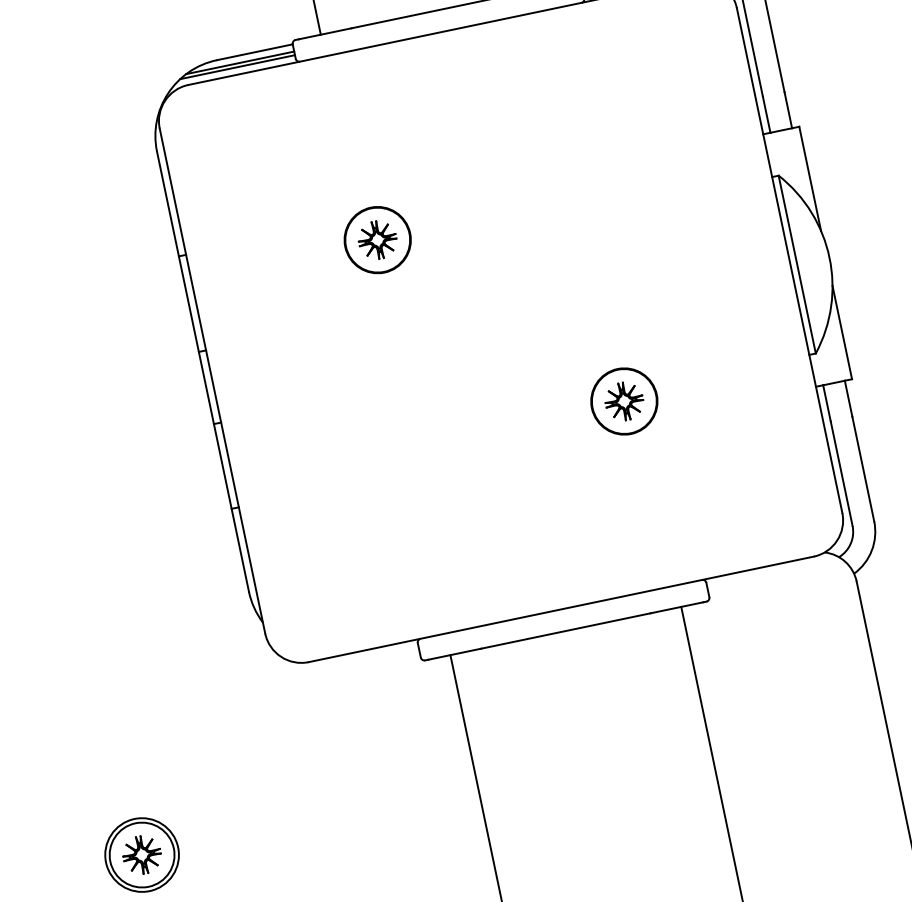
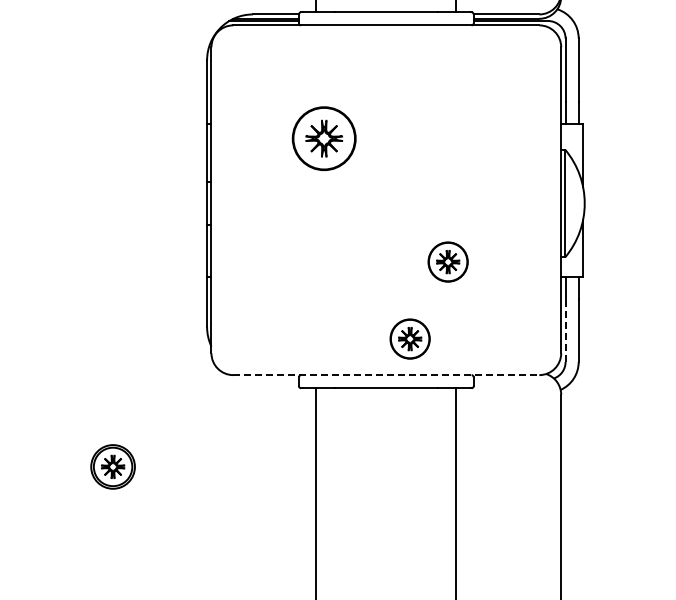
part: (377, 238) -> (324, 137), size x1.6
line: (841, 473) -> (565, 330), solid -> dashed
part: (586, 540) -> (409, 338), added
line: (561, 609) -> (386, 375), solid -> dashed

